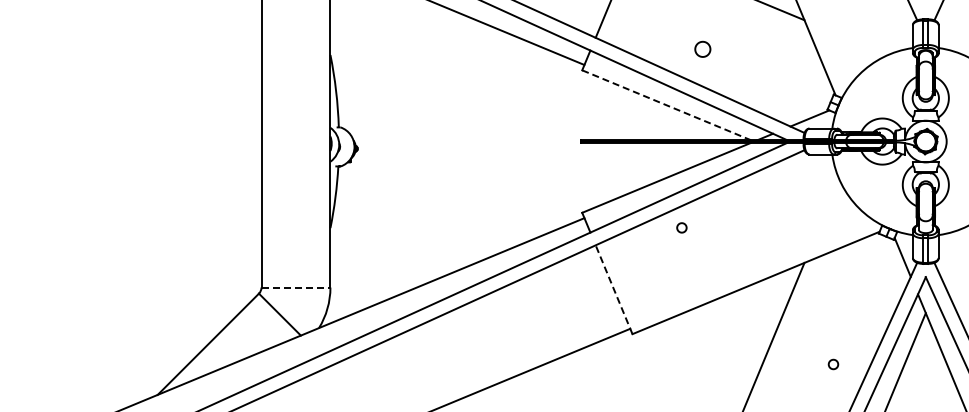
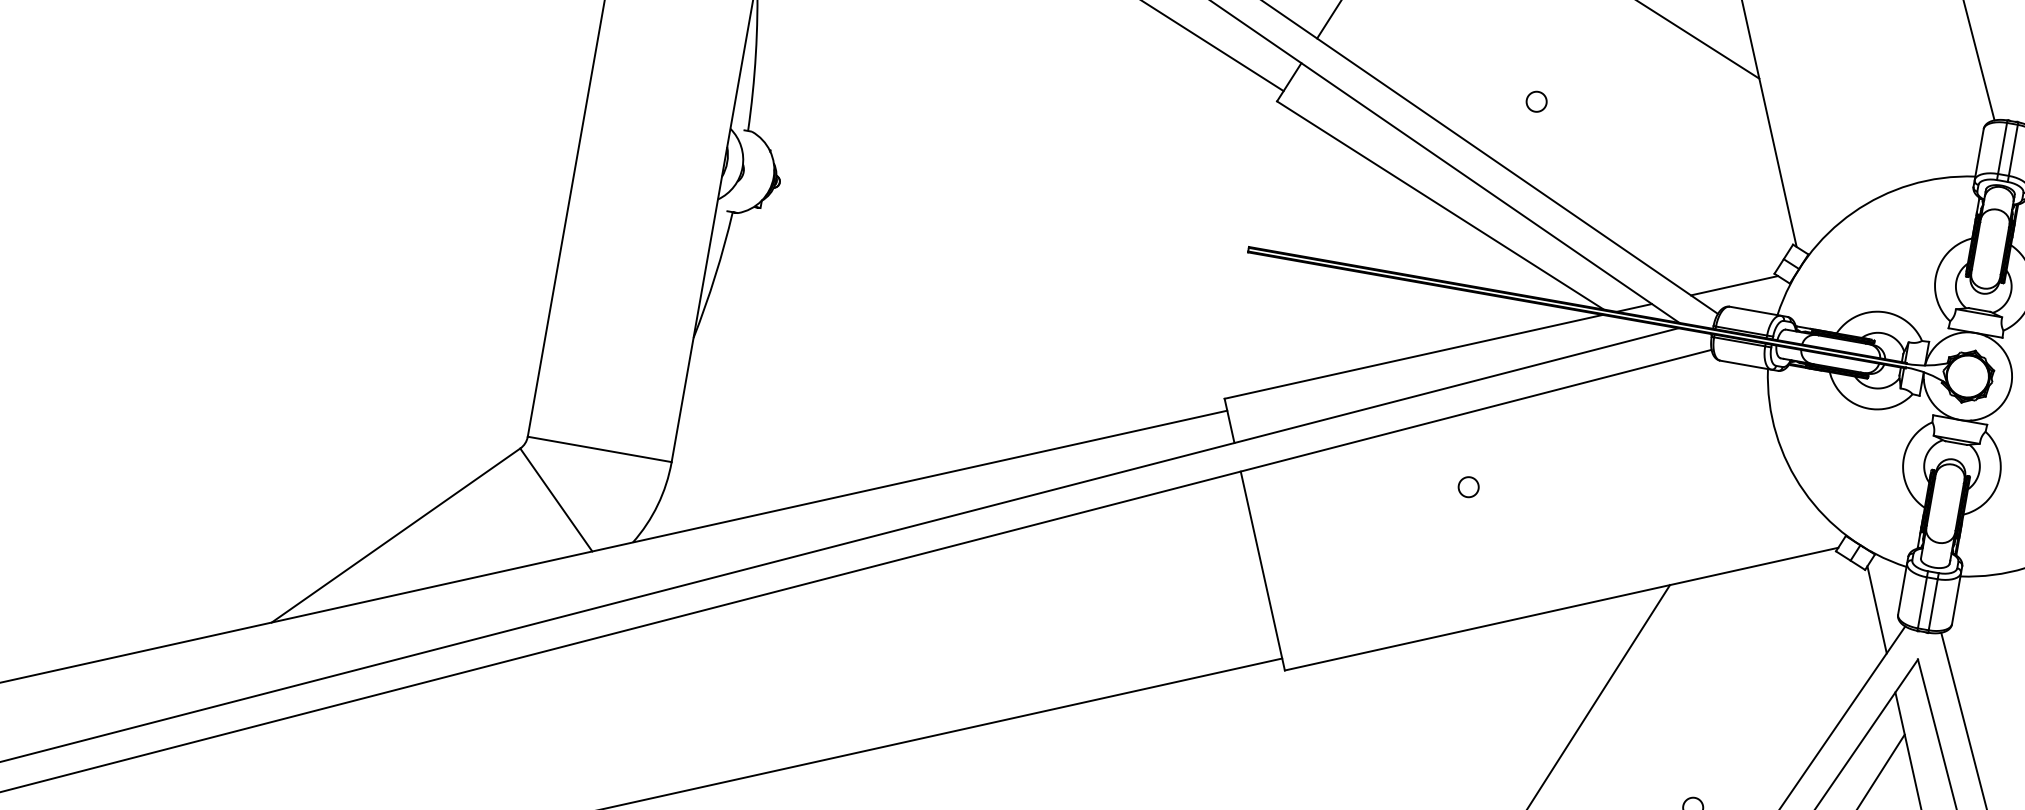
part: (702, 48) -> (1536, 100), size x0.62
line: (667, 105) -> (1442, 206), dashed -> solid
part: (681, 227) -> (1468, 486), moved
line: (296, 287) -> (600, 449), dashed -> solid
line: (613, 289) -> (1261, 570), dashed -> solid

